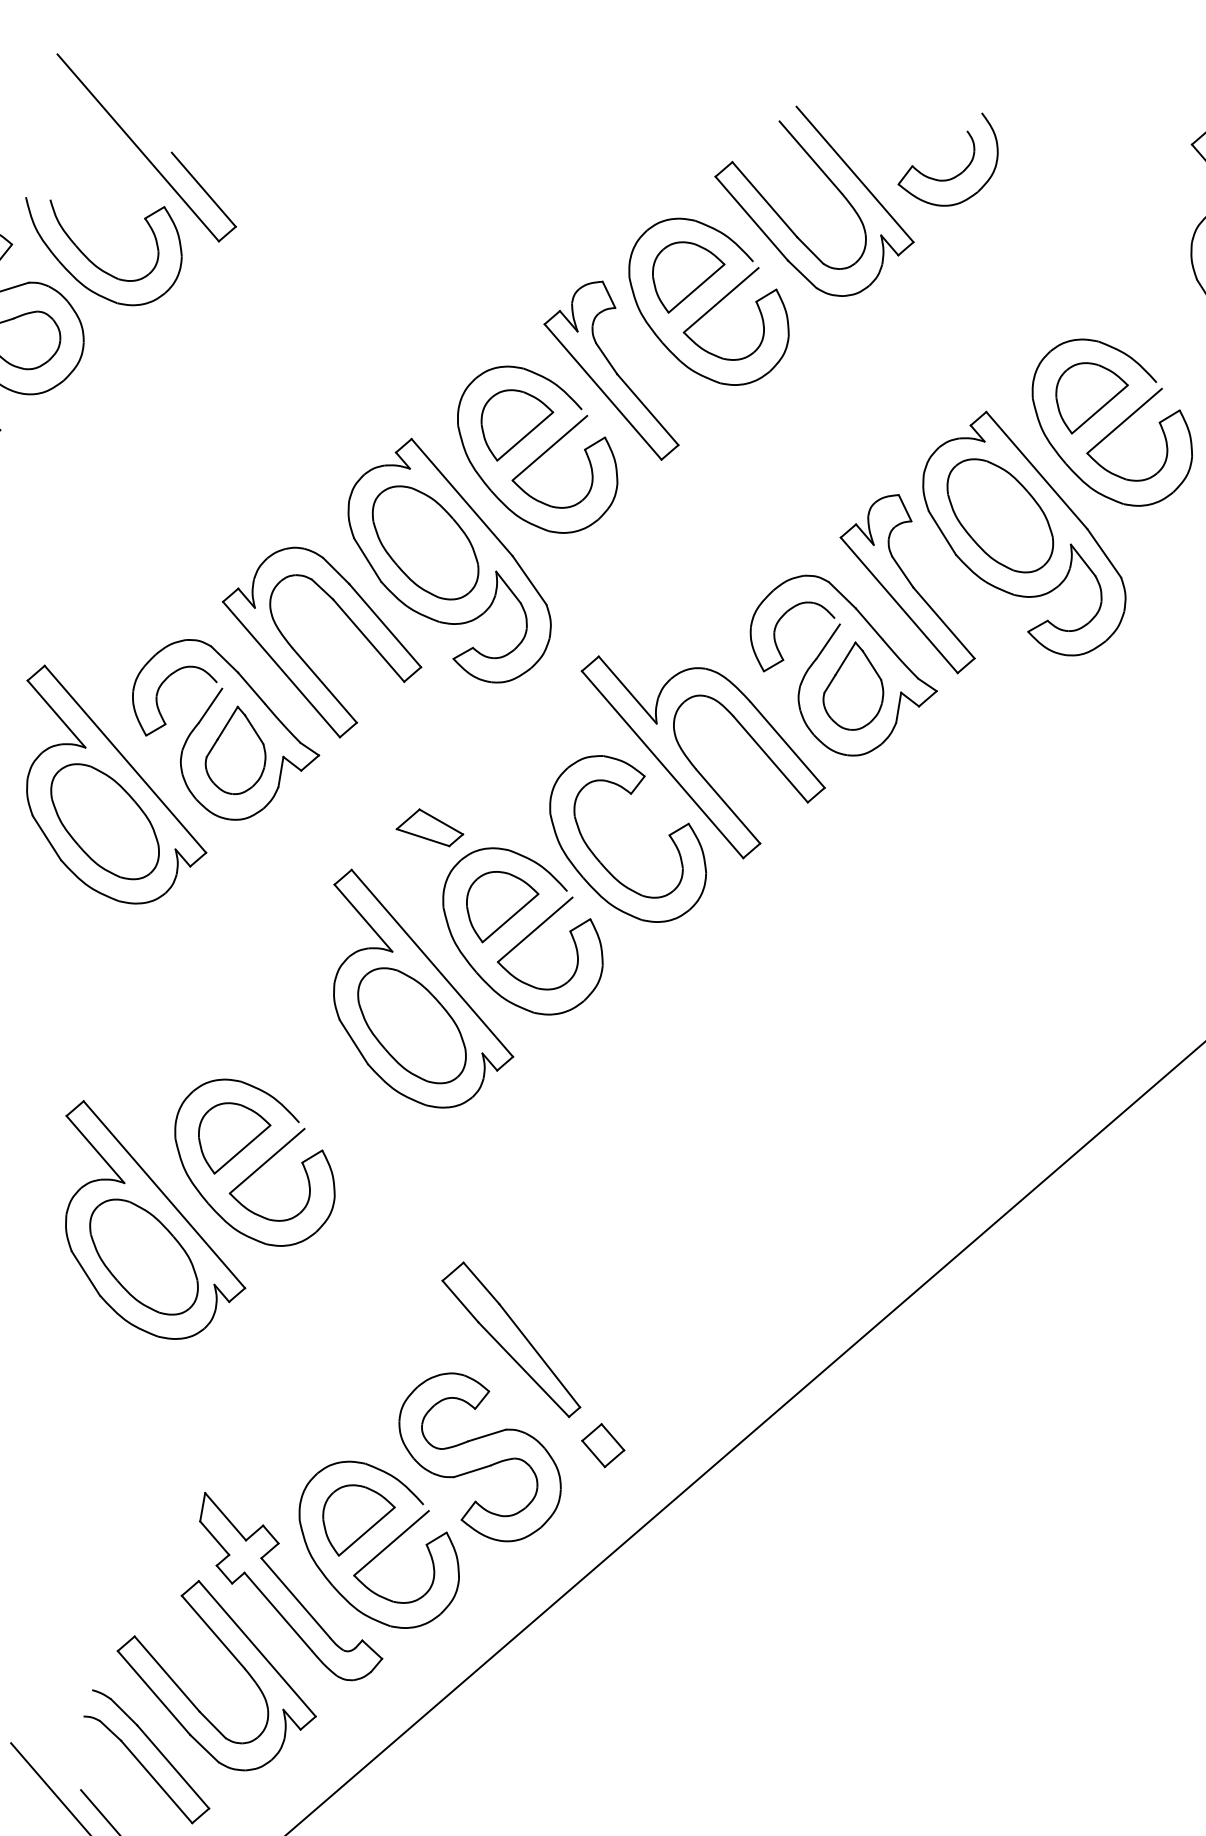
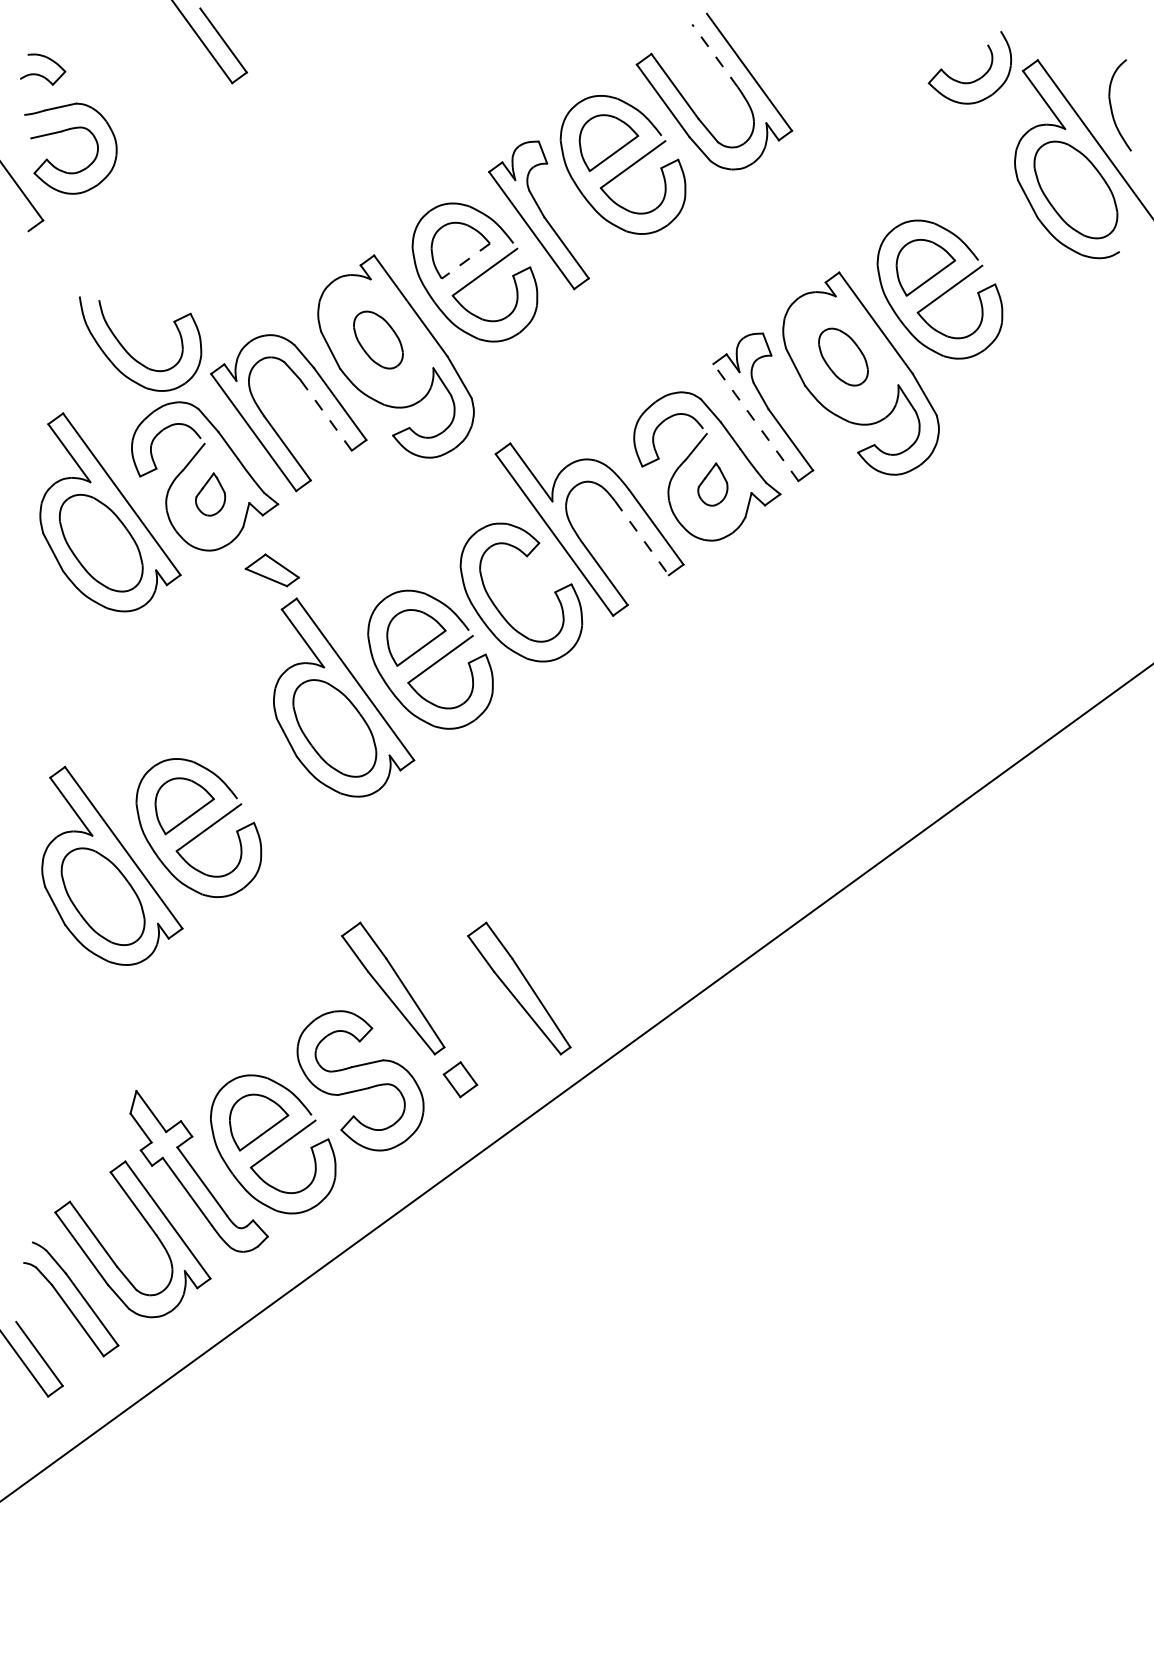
line: (811, 157) -> (715, 55), solid -> dashed
part: (957, 173) -> (977, 78), moved
part: (93, 262) -> (129, 353), moved
line: (524, 436) -> (465, 261), solid -> dashed
part: (1000, 514) -> (843, 356), size x0.6
part: (425, 542) -> (378, 339), size x0.6
line: (898, 605) -> (755, 422), solid -> dashed
line: (368, 639) -> (325, 414), solid -> dashed
part: (852, 686) -> (712, 484), size x0.6
part: (234, 750) -> (210, 494), size x0.6
line: (770, 760) -> (641, 538), solid -> dashed
part: (428, 828) -> (271, 570), moved
part: (666, 1327) -> (519, 988), added

